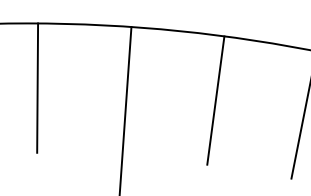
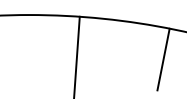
line: (38, 88) -> (34, 46), removed
line: (215, 100) -> (120, 52), removed

